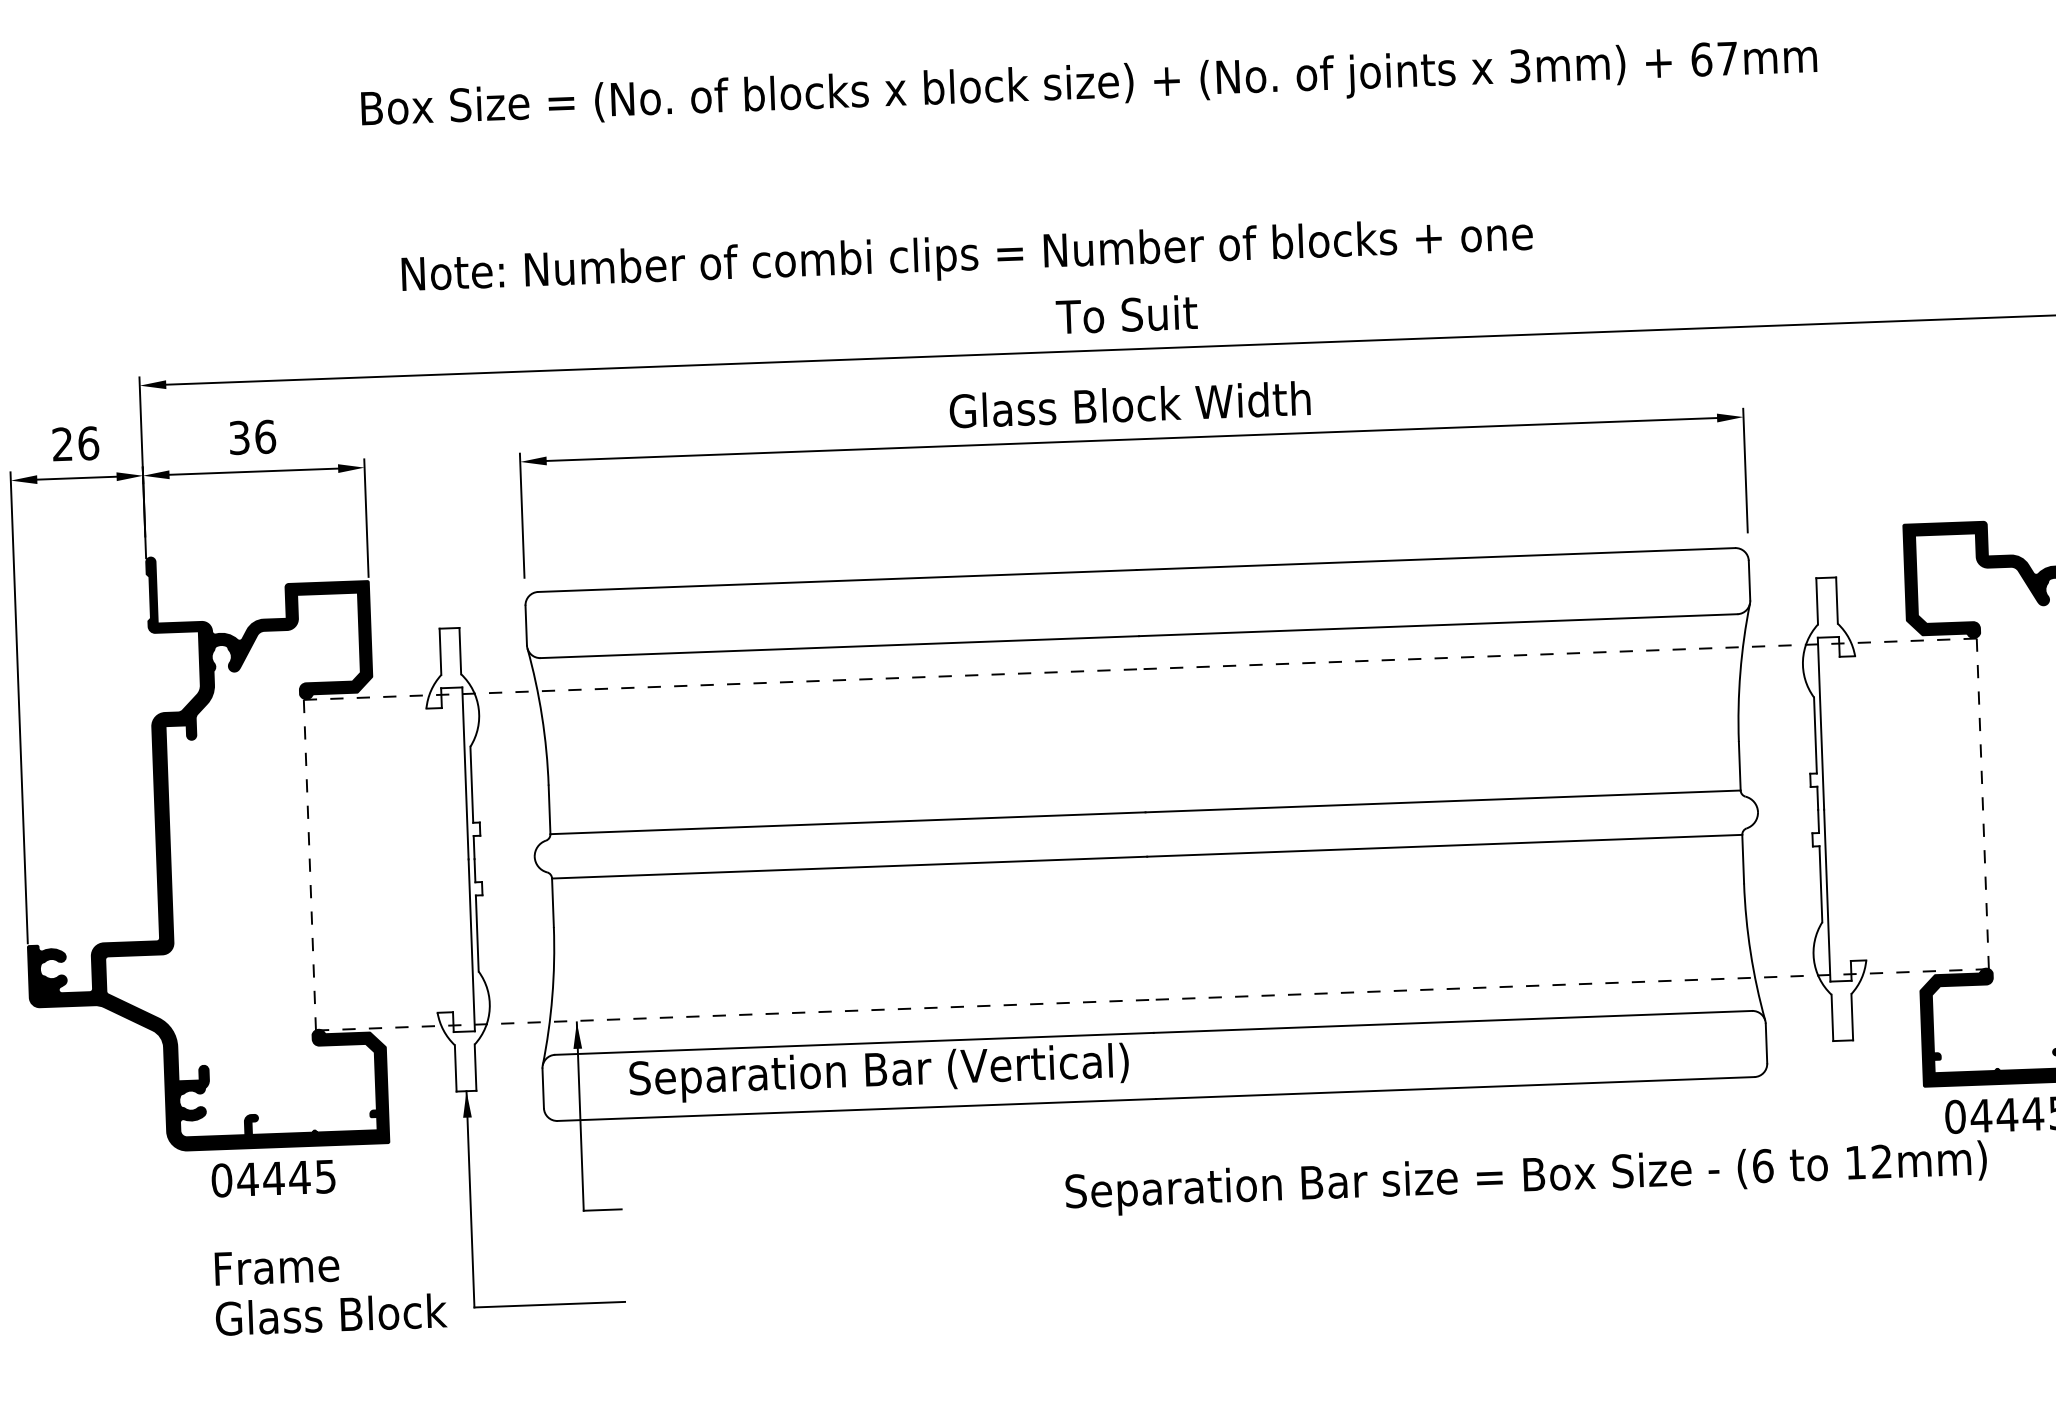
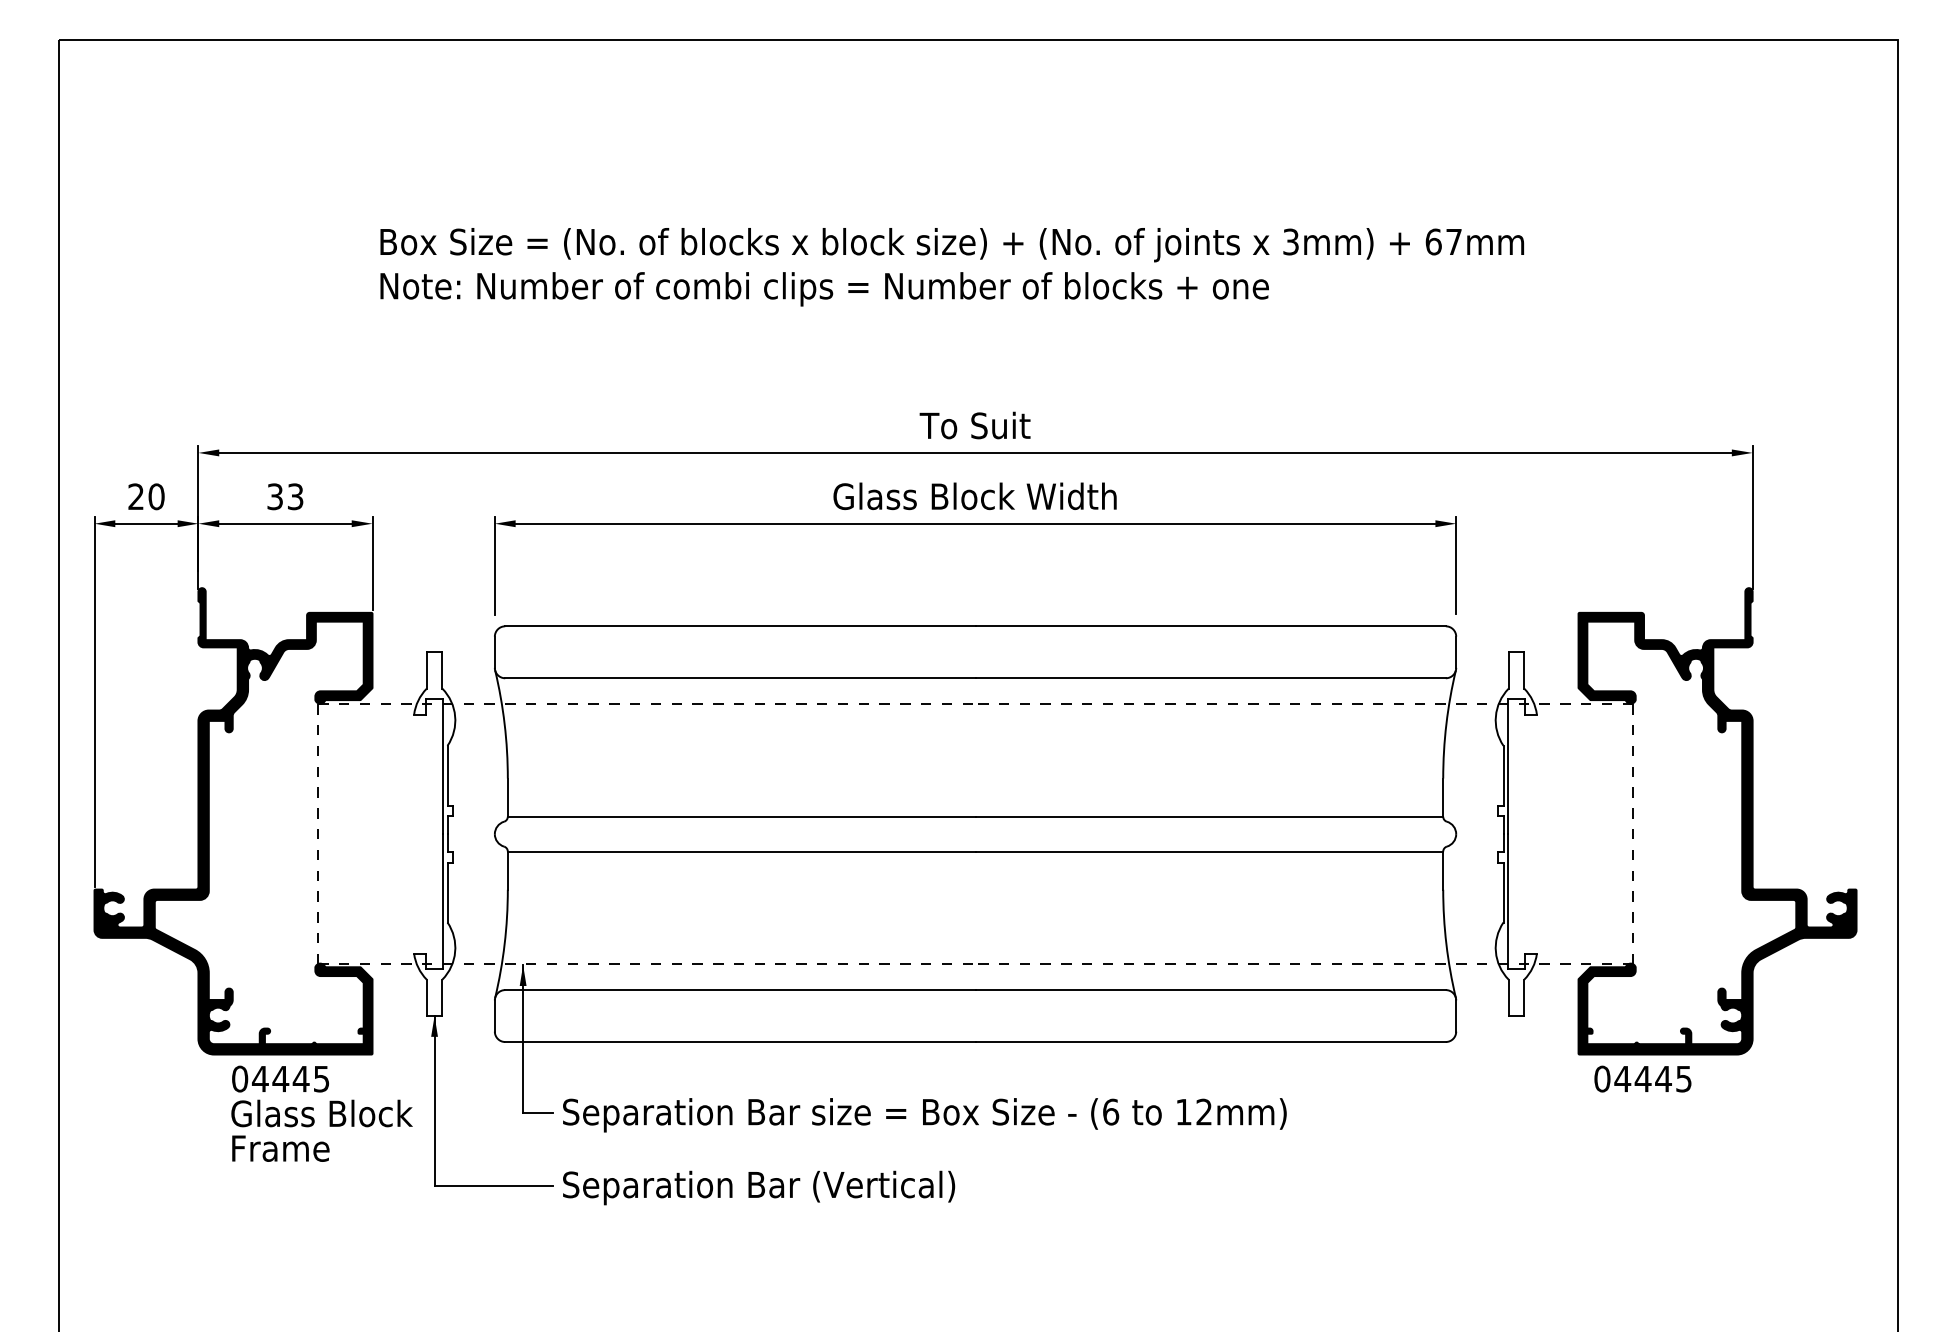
text: (967, 257) -> (824, 289), moved
text: (265, 436) -> (295, 496), 36 -> 33
text: (88, 443) -> (156, 496), 26 -> 20
text: (879, 1072) -> (759, 1187), moved
text: (1525, 1179) -> (924, 1115), moved
text: (330, 1314) -> (321, 1113), moved

